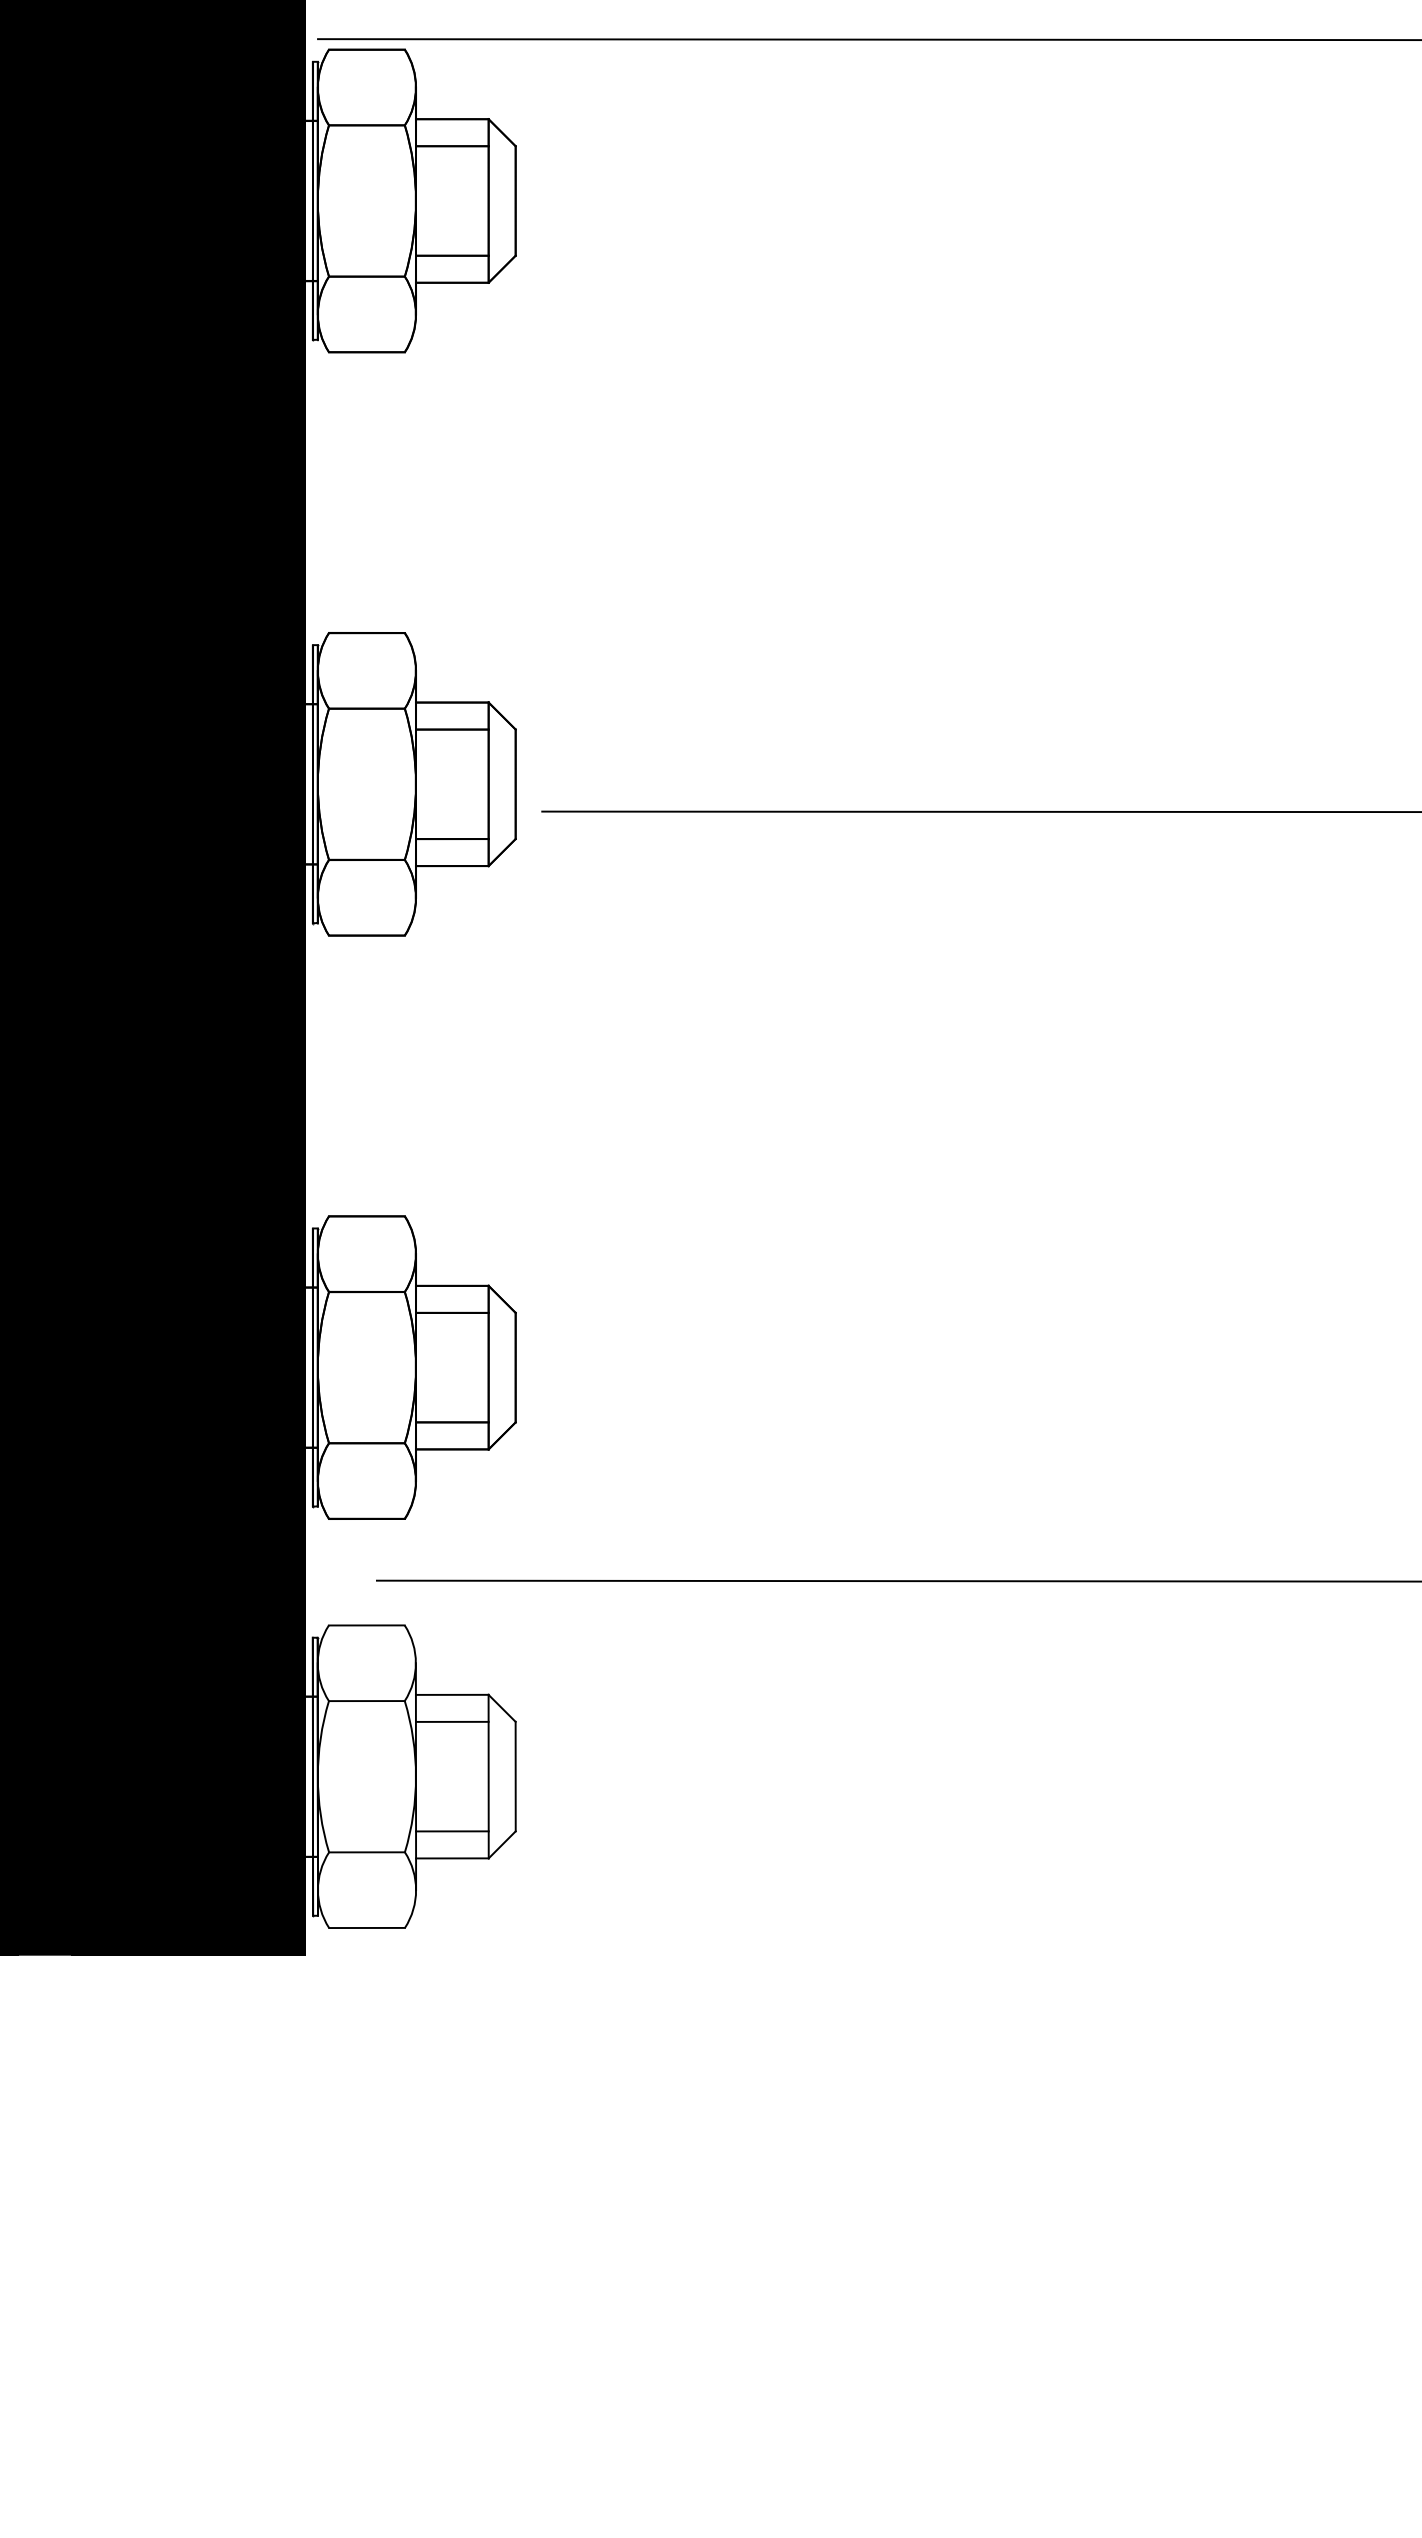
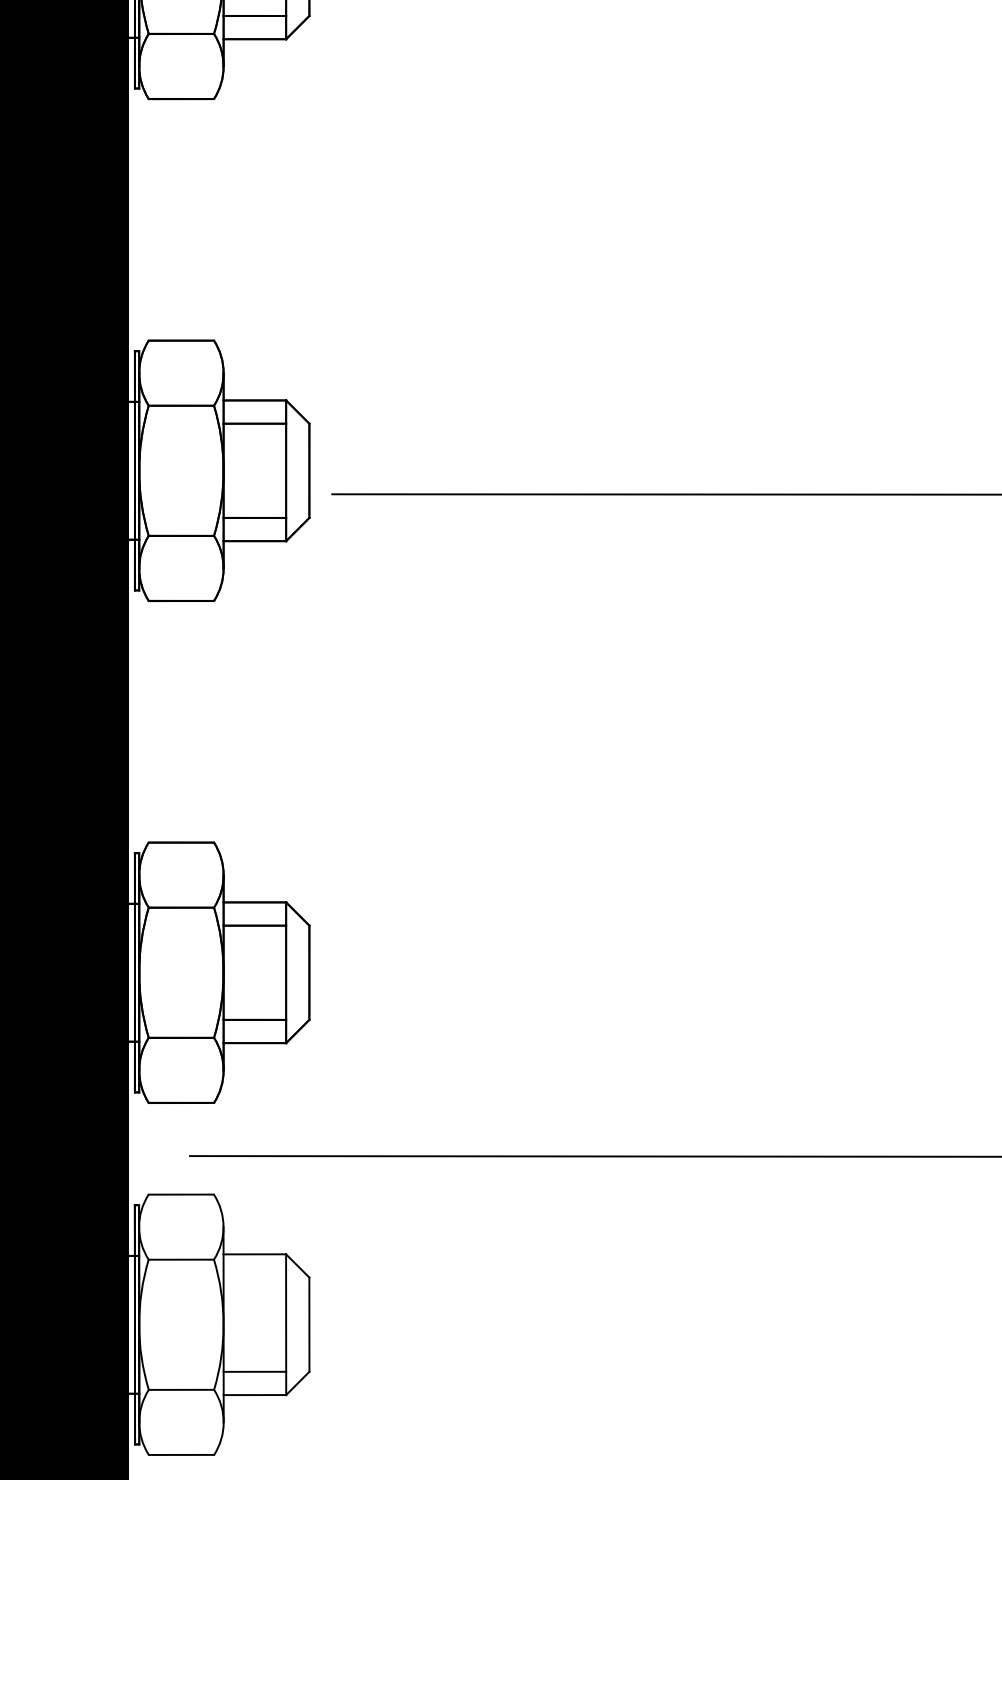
line: (451, 1721) -> (254, 1277), removed

